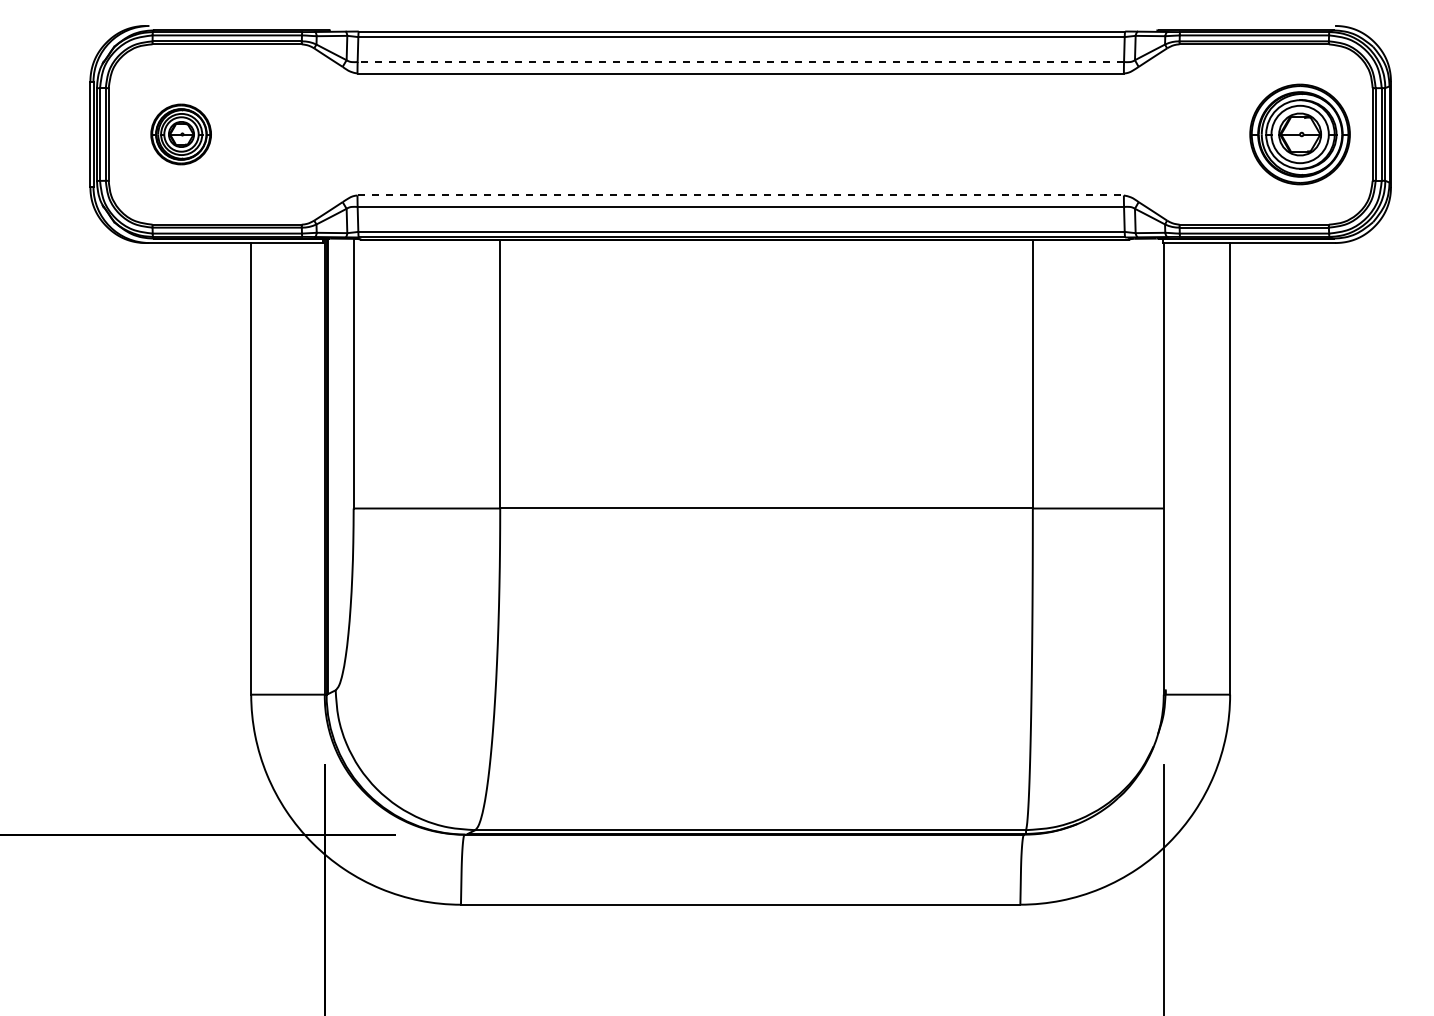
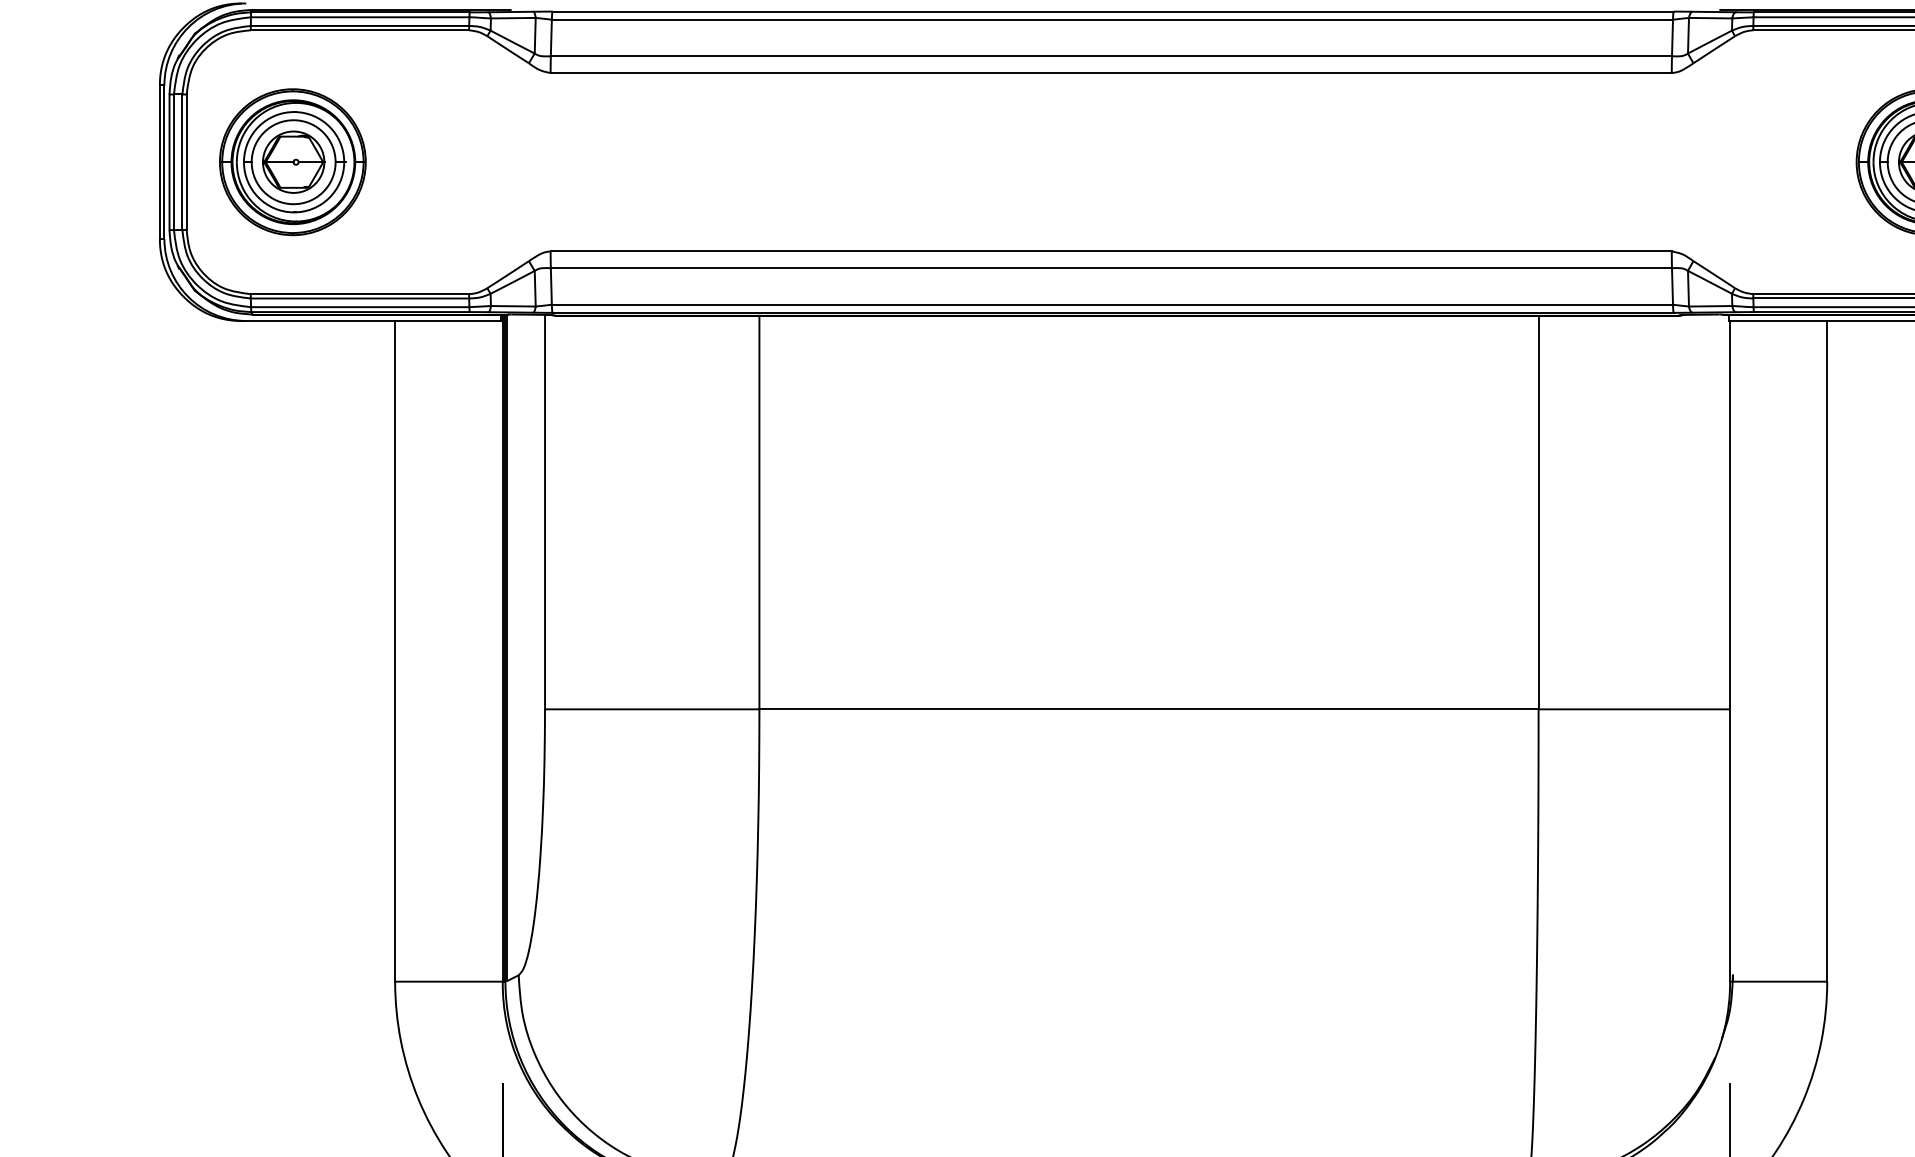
line: (740, 62) -> (1110, 56), dashed -> solid
part: (180, 134) -> (291, 162), size x1.67
line: (741, 195) -> (1112, 251), dashed -> solid

